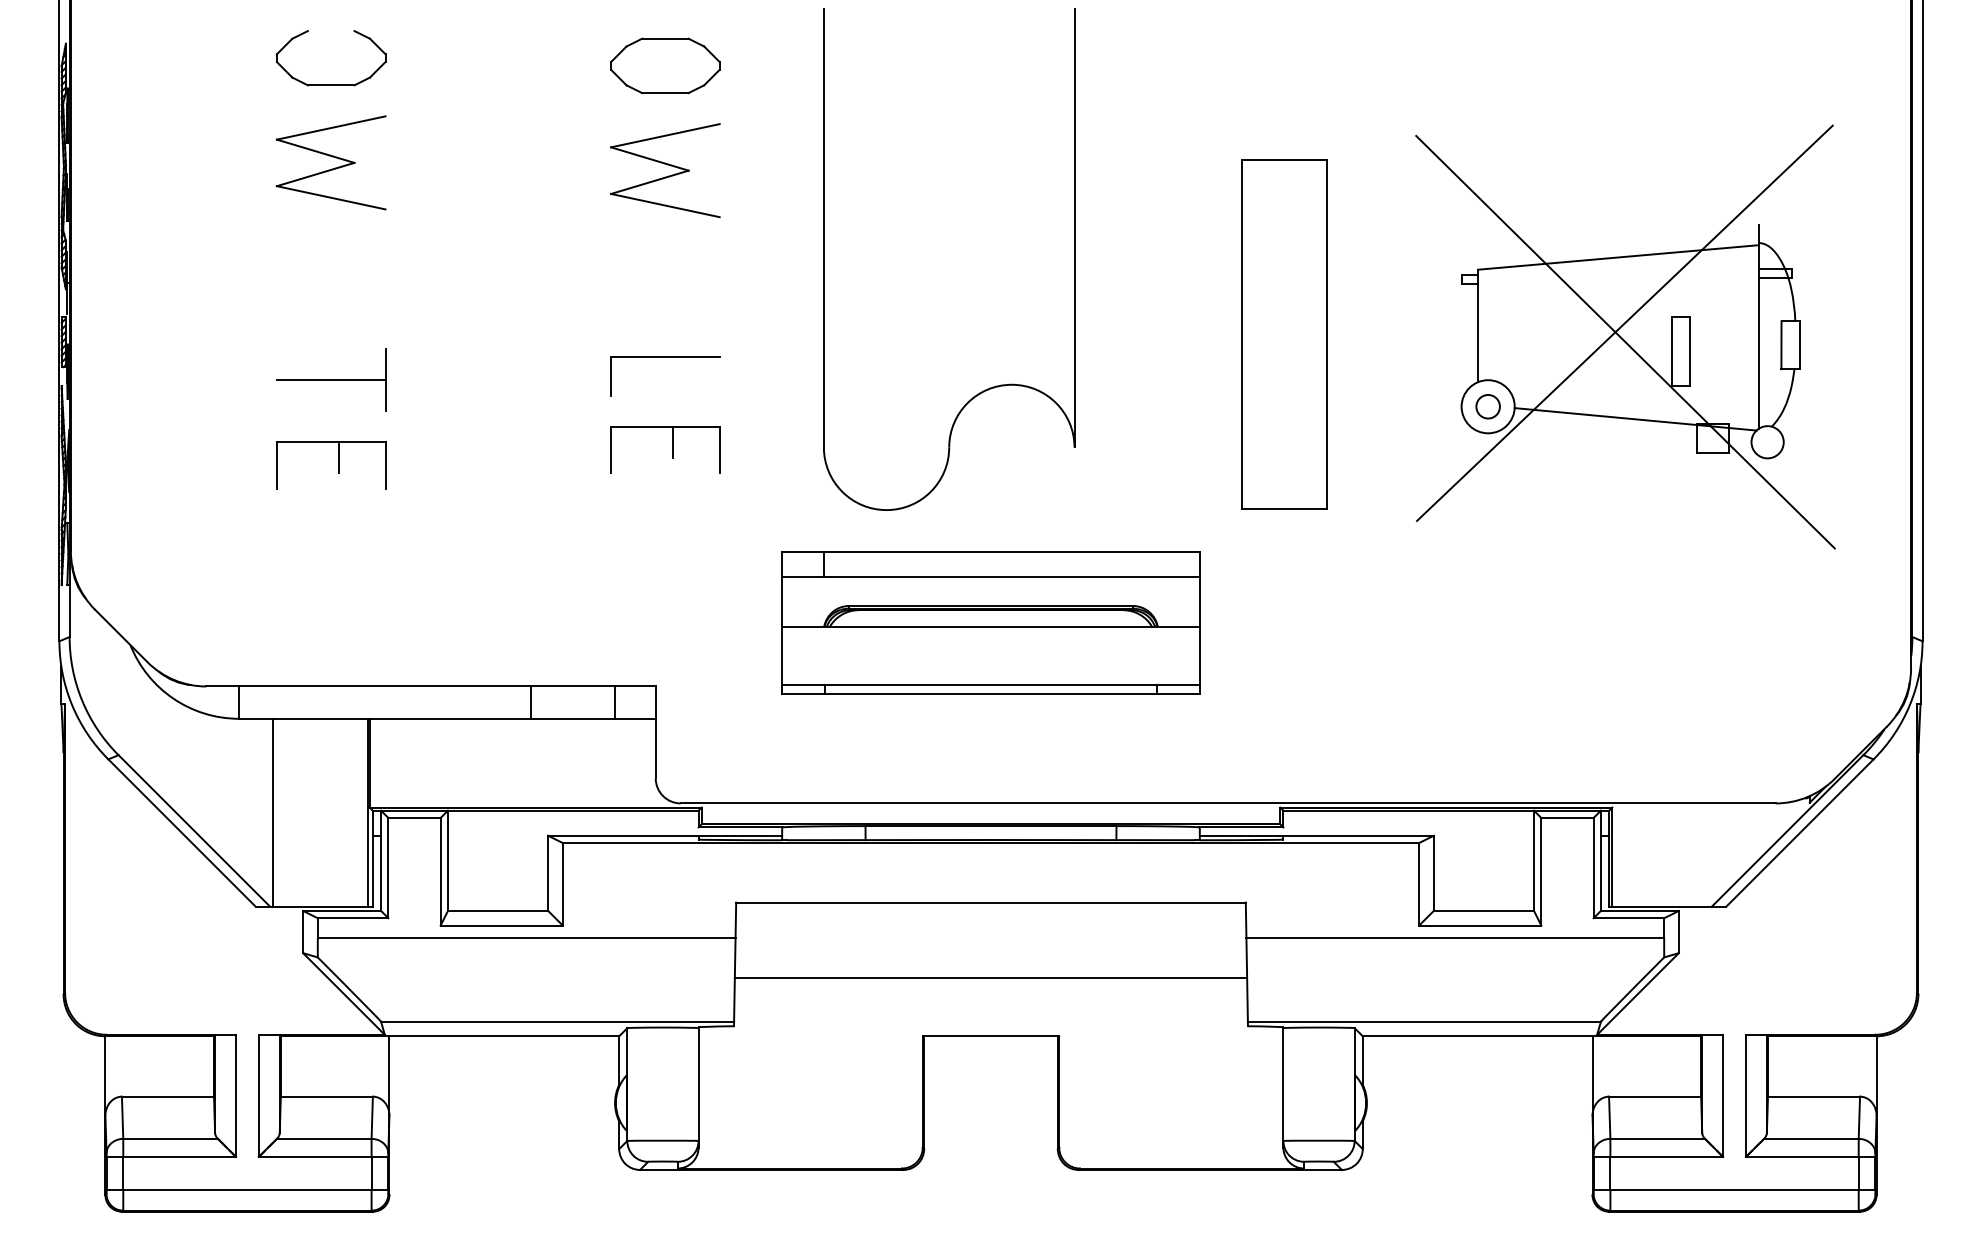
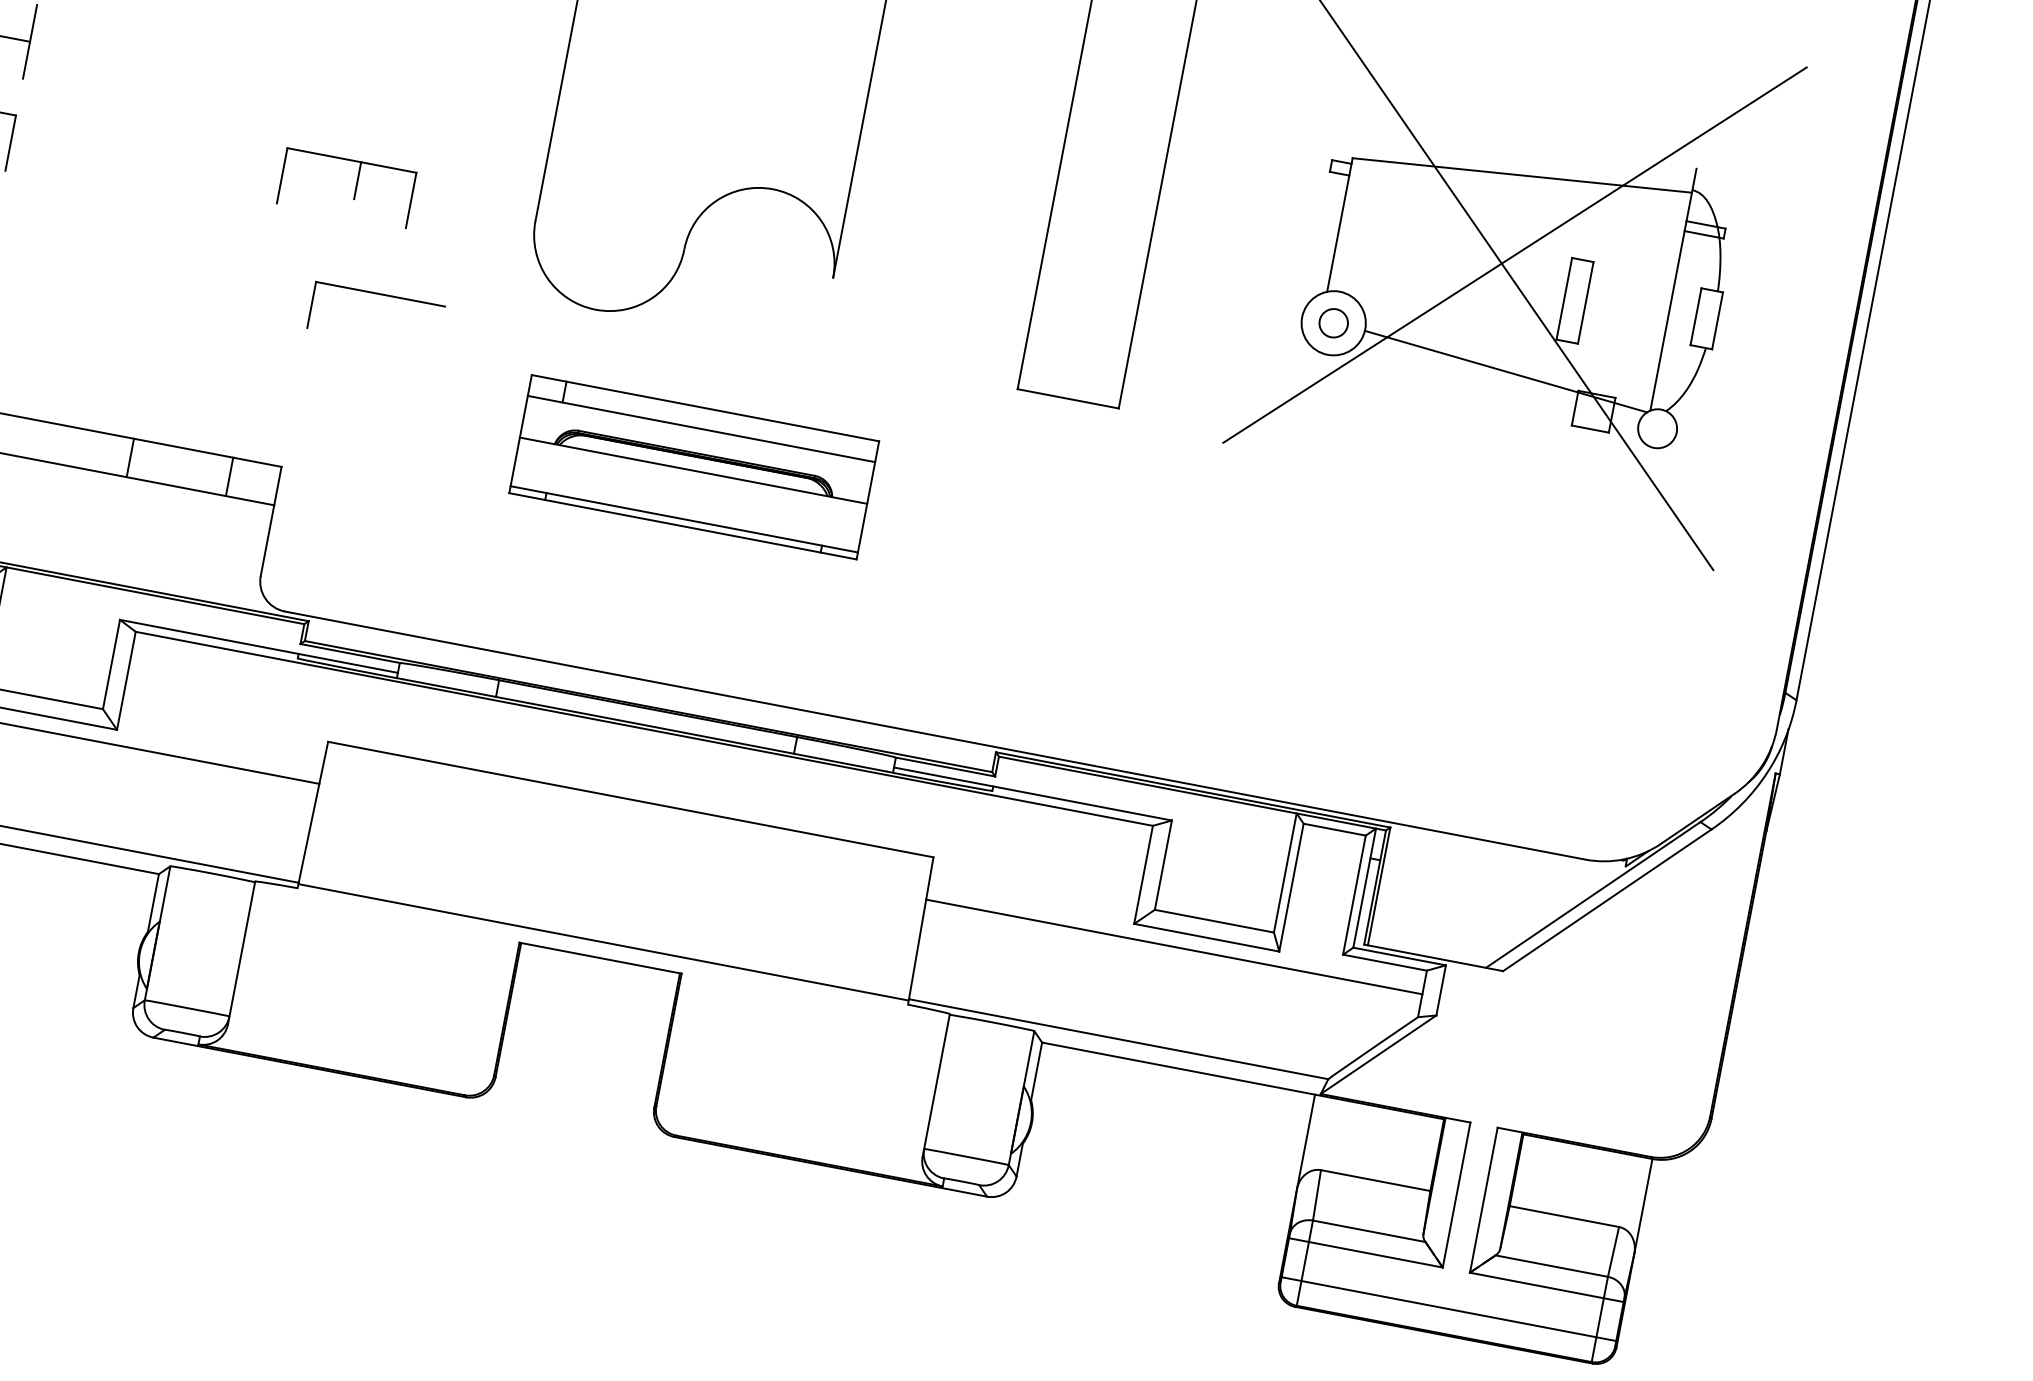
part: (665, 357) -> (380, 295), moved
part: (990, 622) -> (693, 466), size x0.7
line: (990, 977) -> (603, 941), moved

